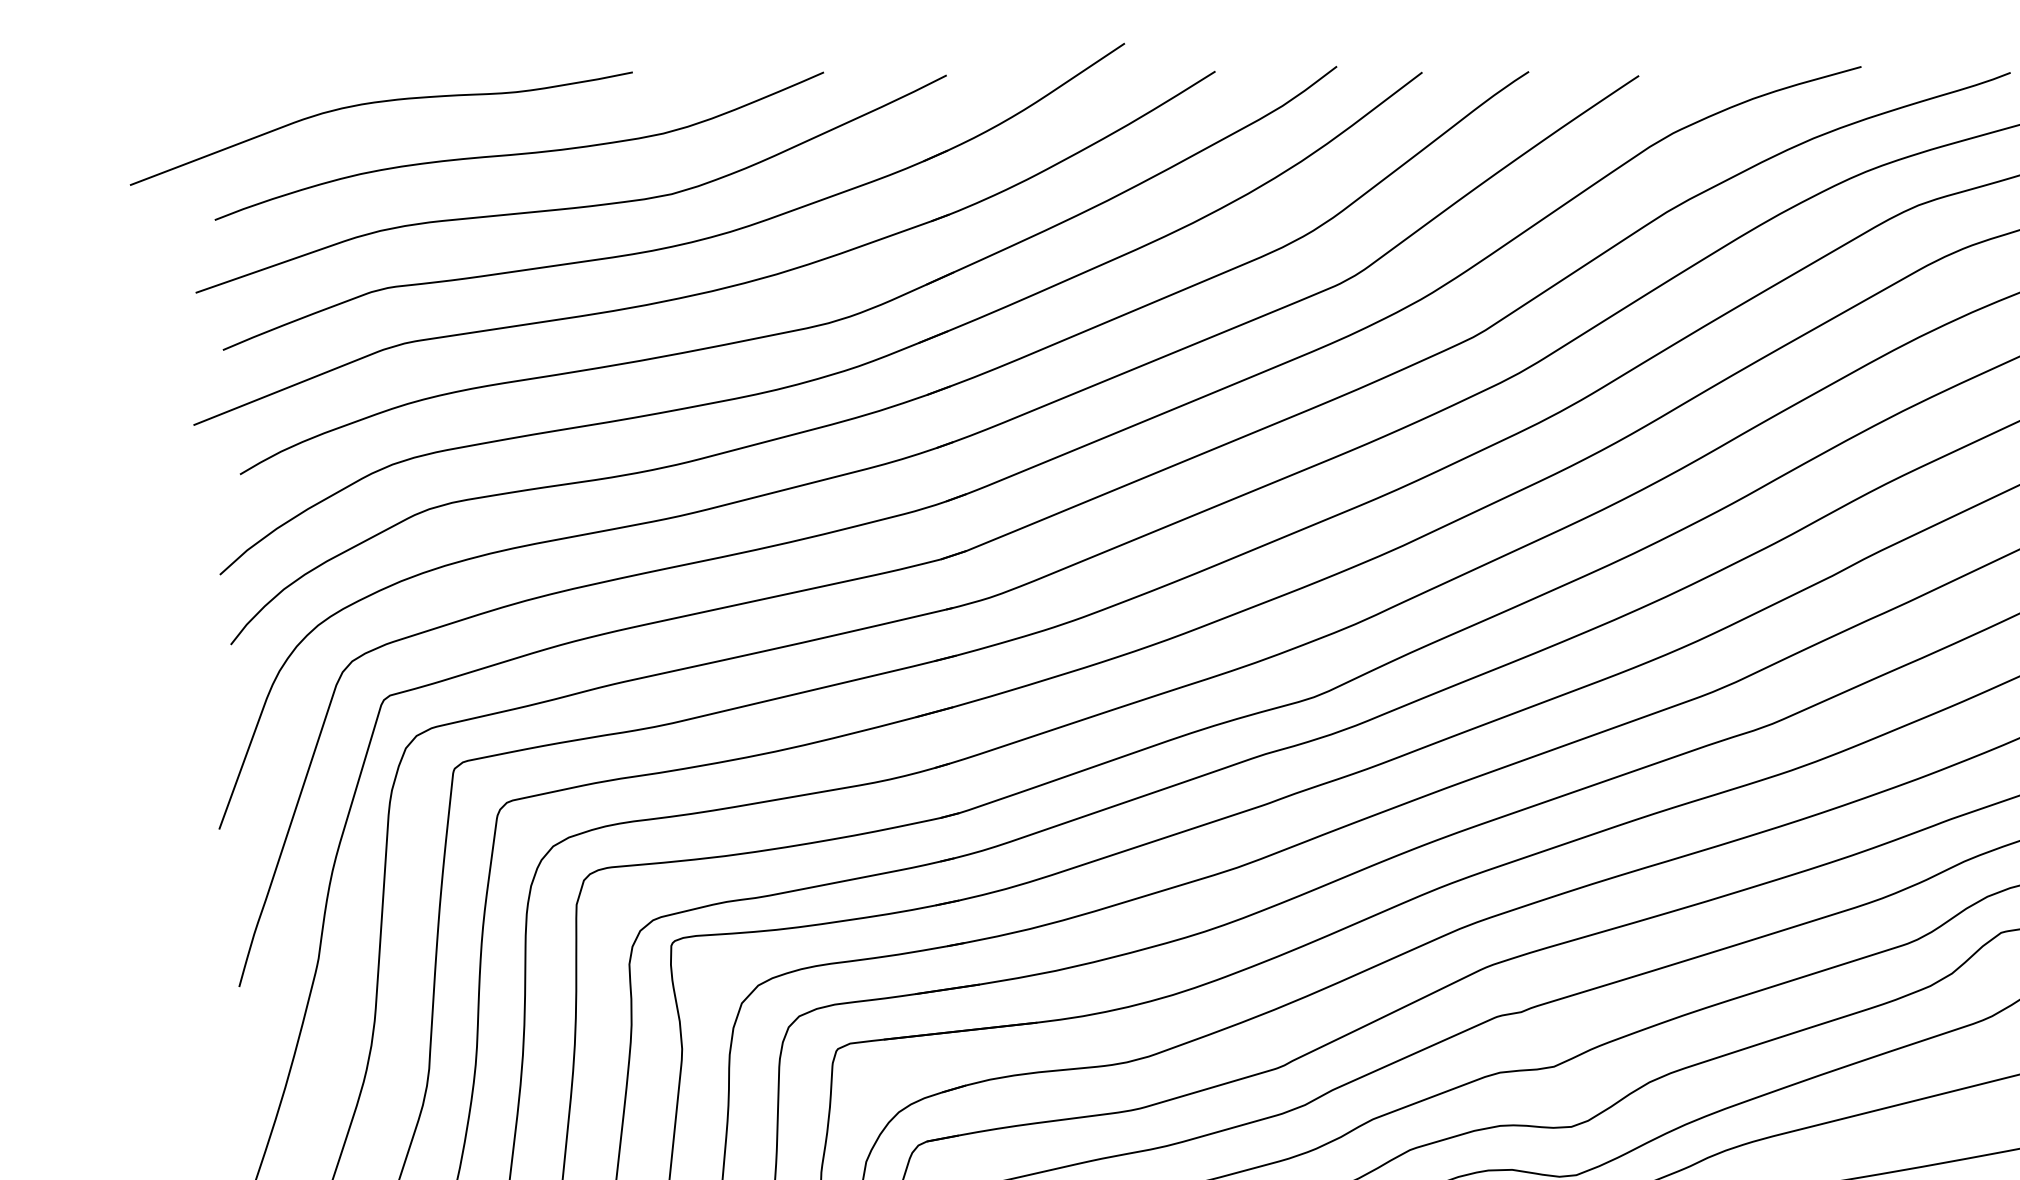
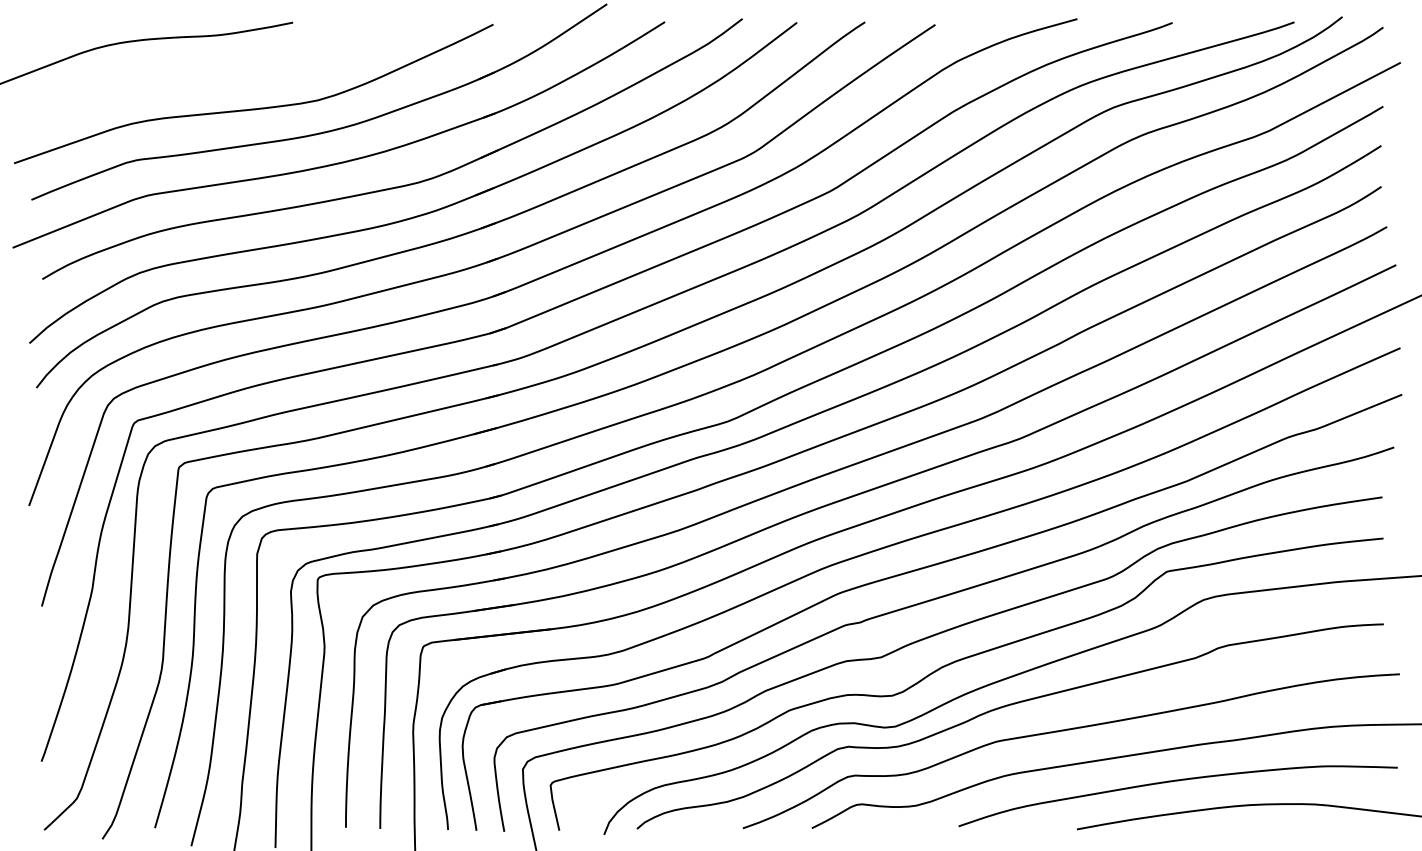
curve: (520, 152) -> (221, 73), removed

